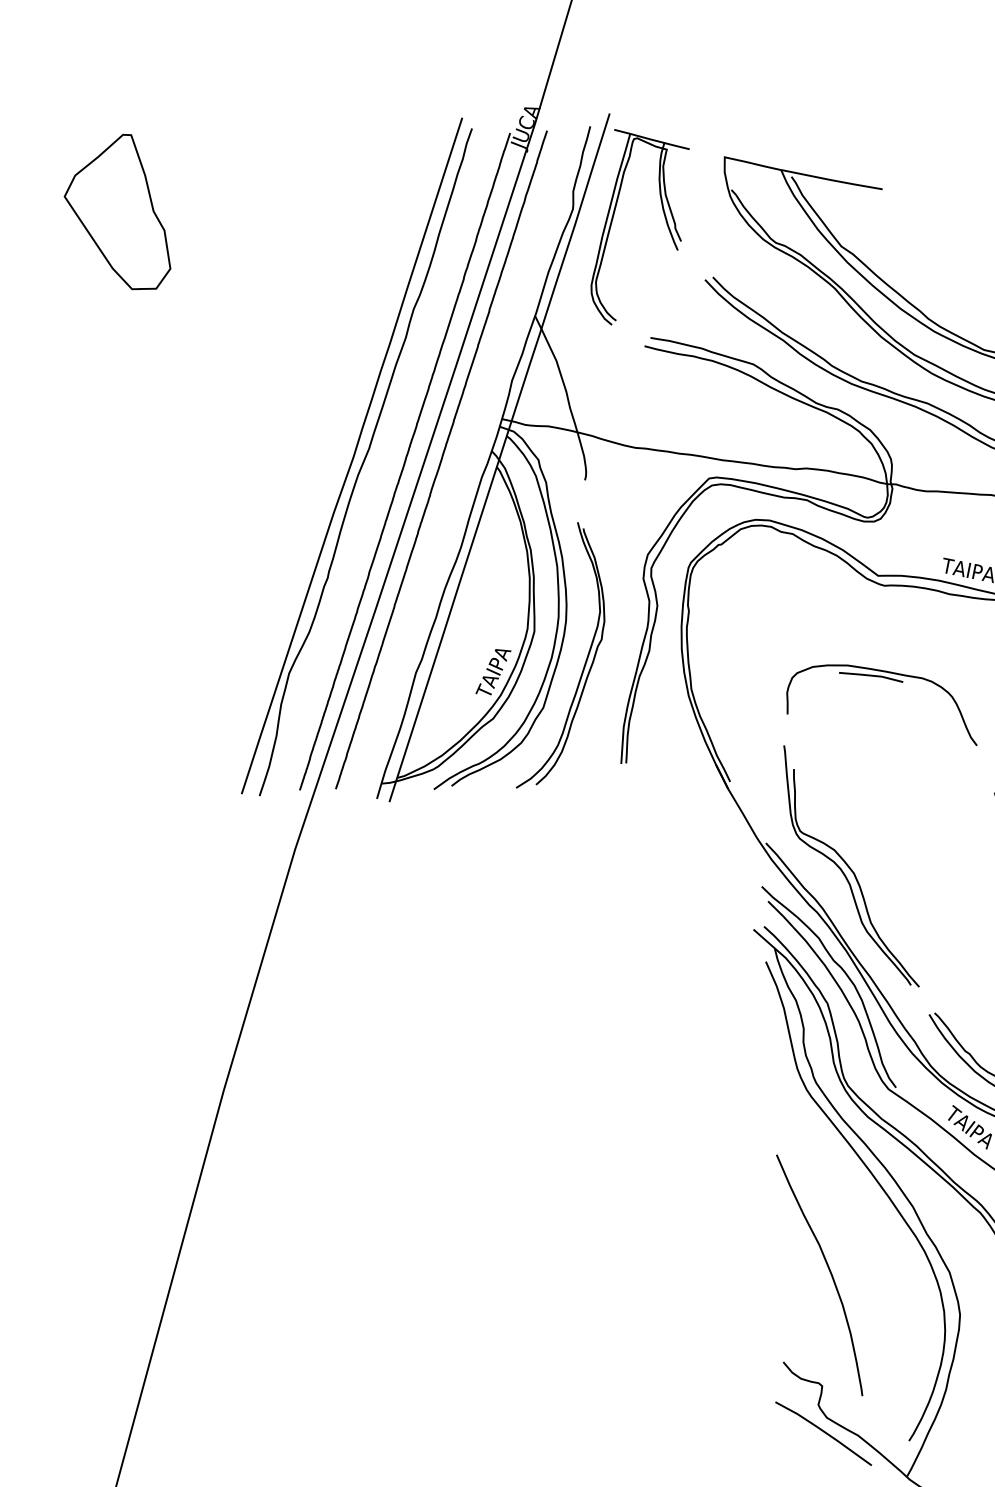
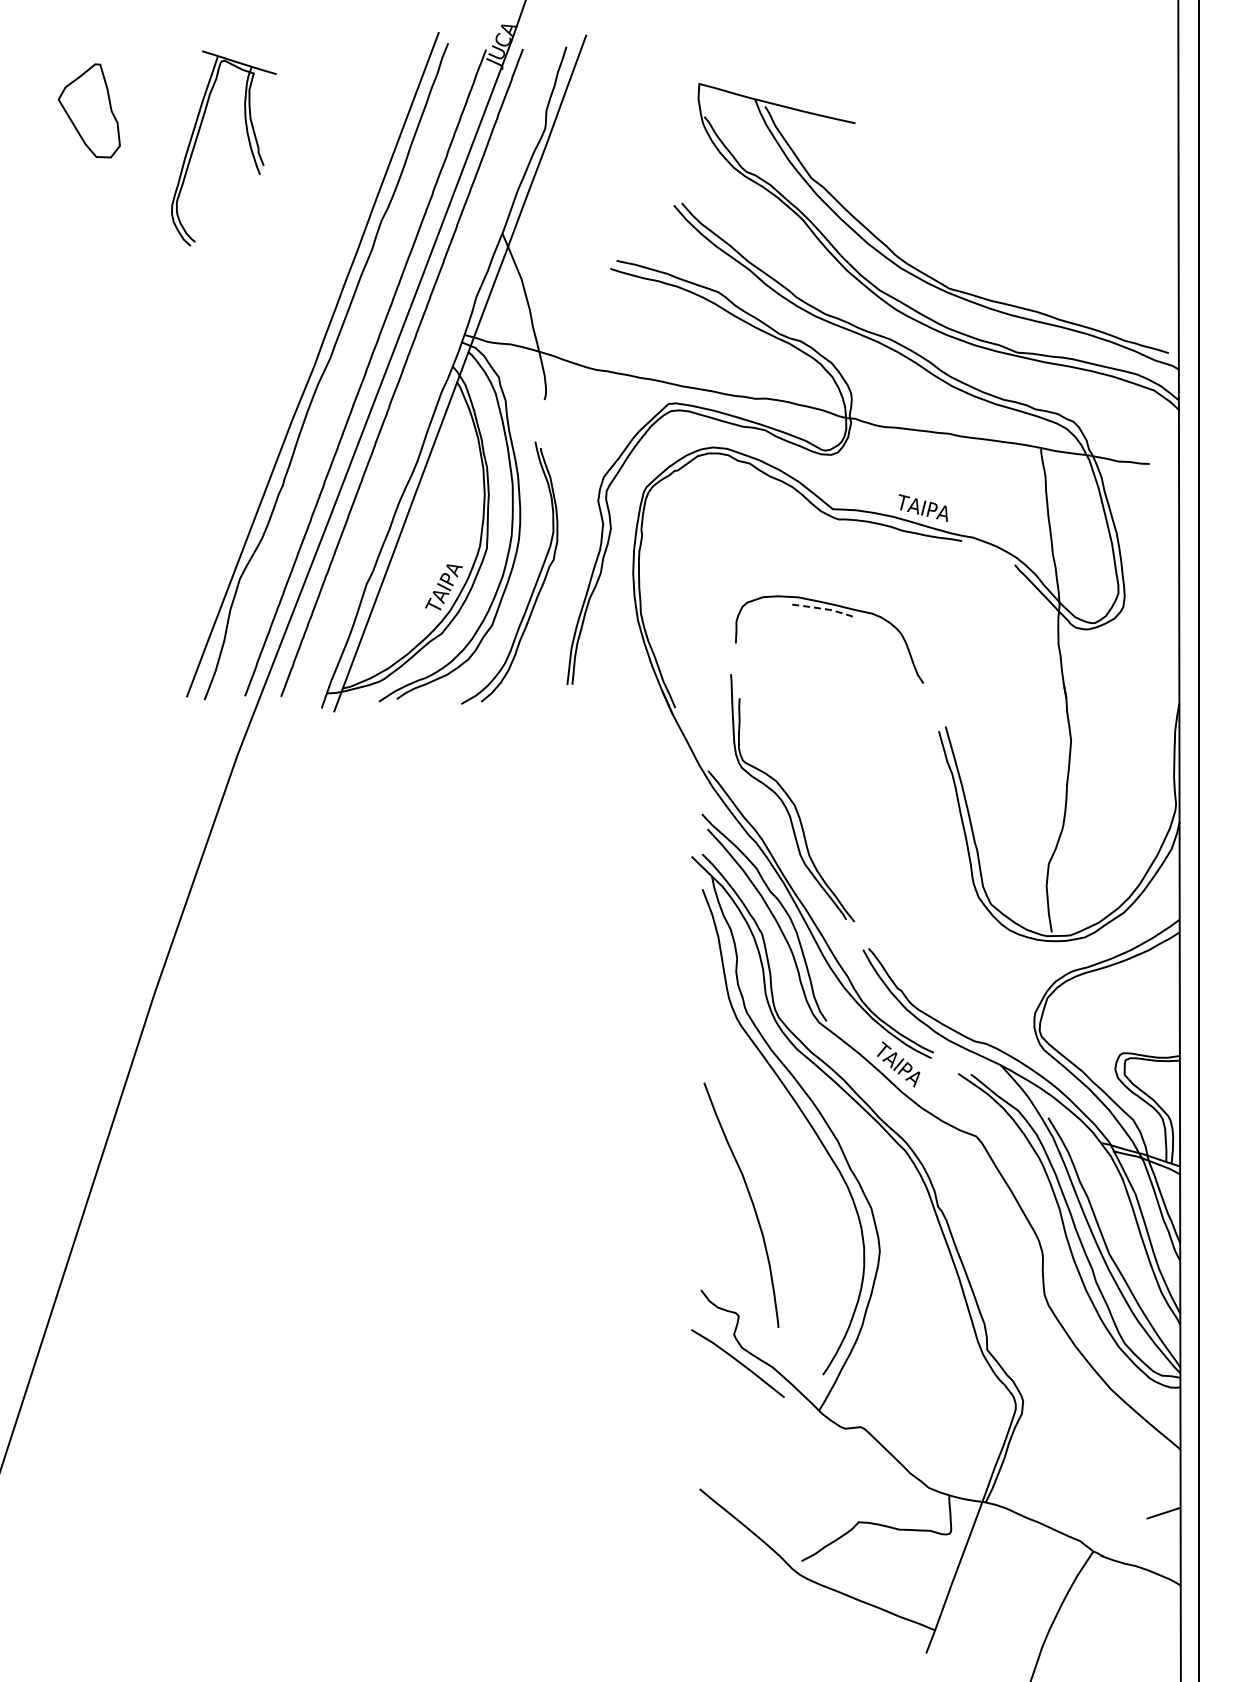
part: (116, 212) -> (89, 110), size x0.6
part: (664, 218) -> (248, 142), moved
line: (871, 675) -> (821, 608), solid -> dashed

